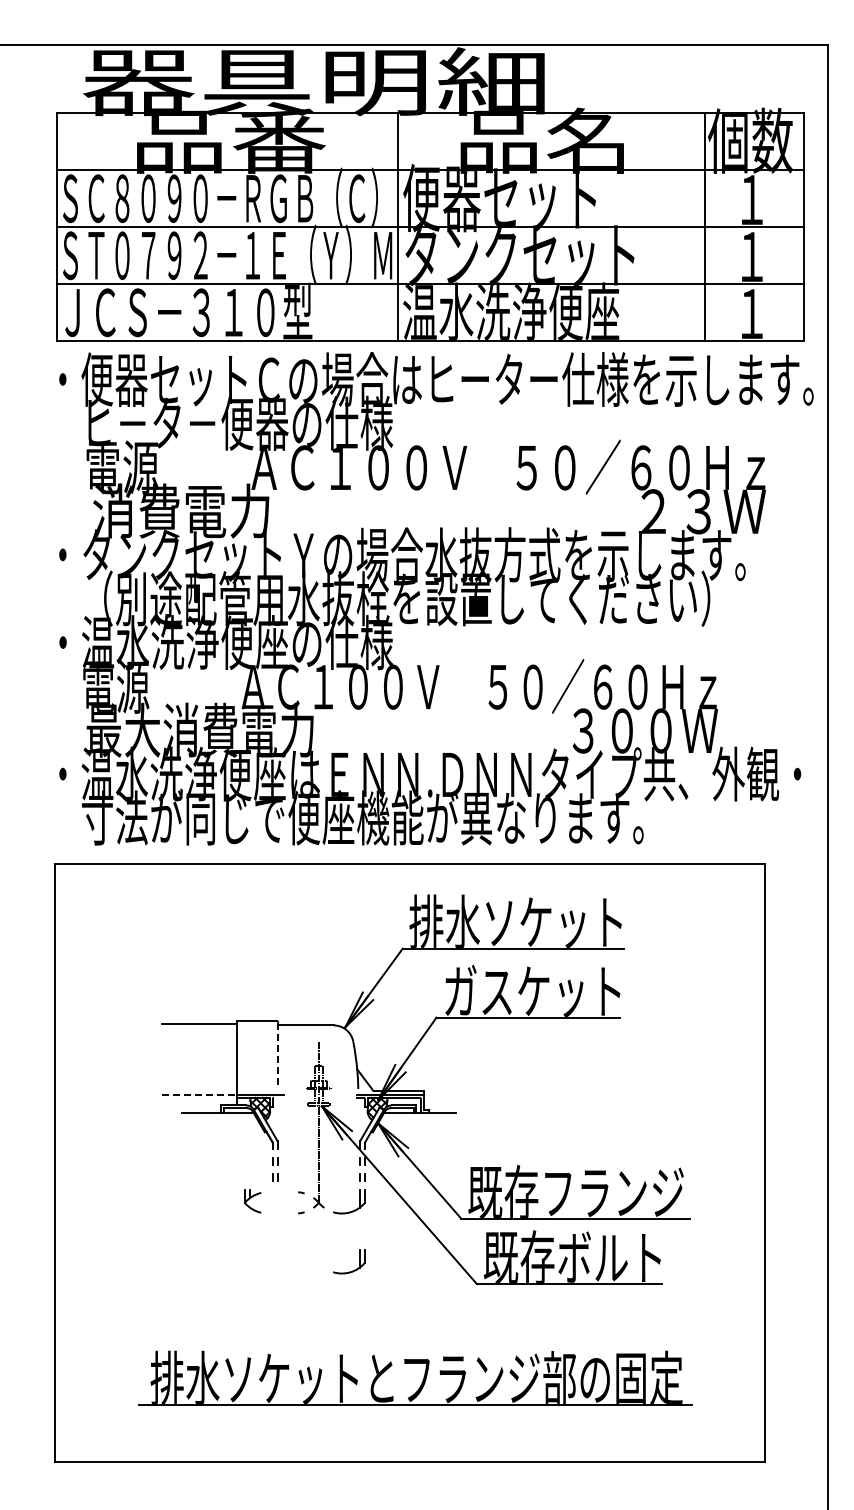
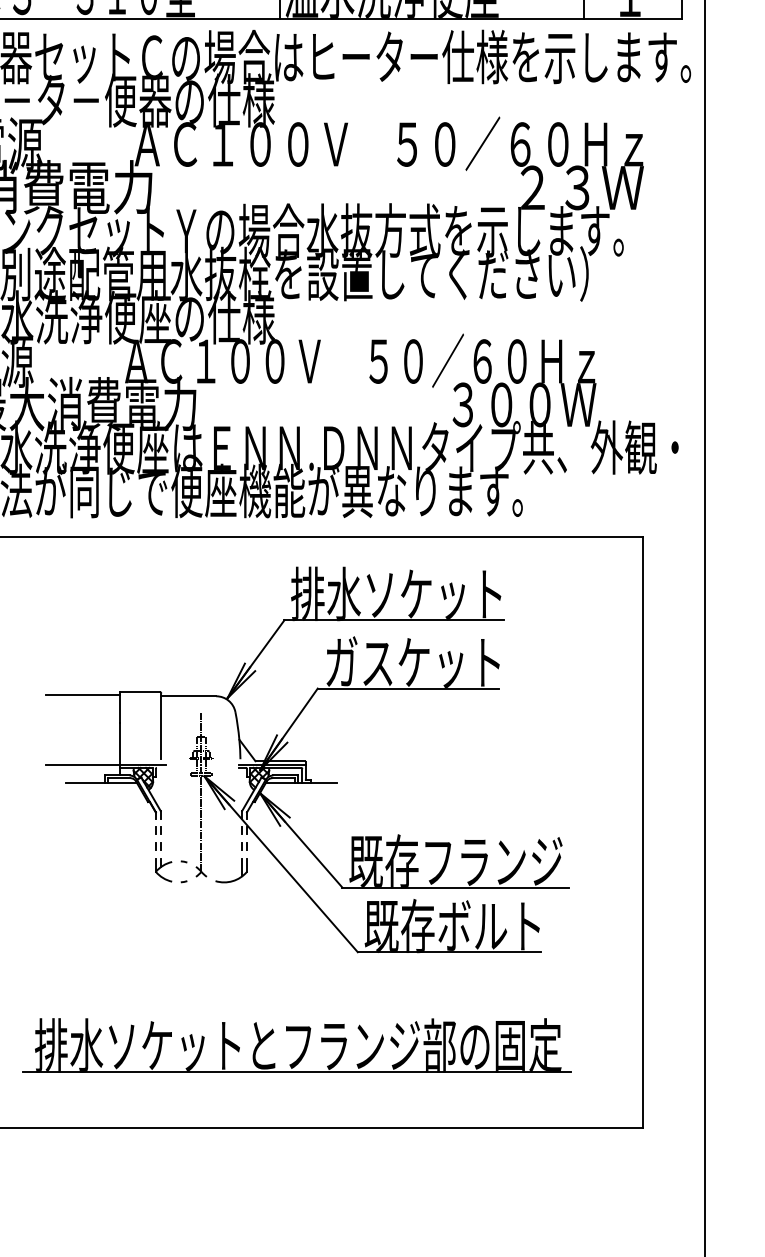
line: (278, 1056) -> (161, 727), dashed -> solid
line: (199, 1094) -> (83, 764), dashed -> solid
part: (252, 1201) -> (163, 870), moved
part: (354, 1269) -> (236, 937), removed

